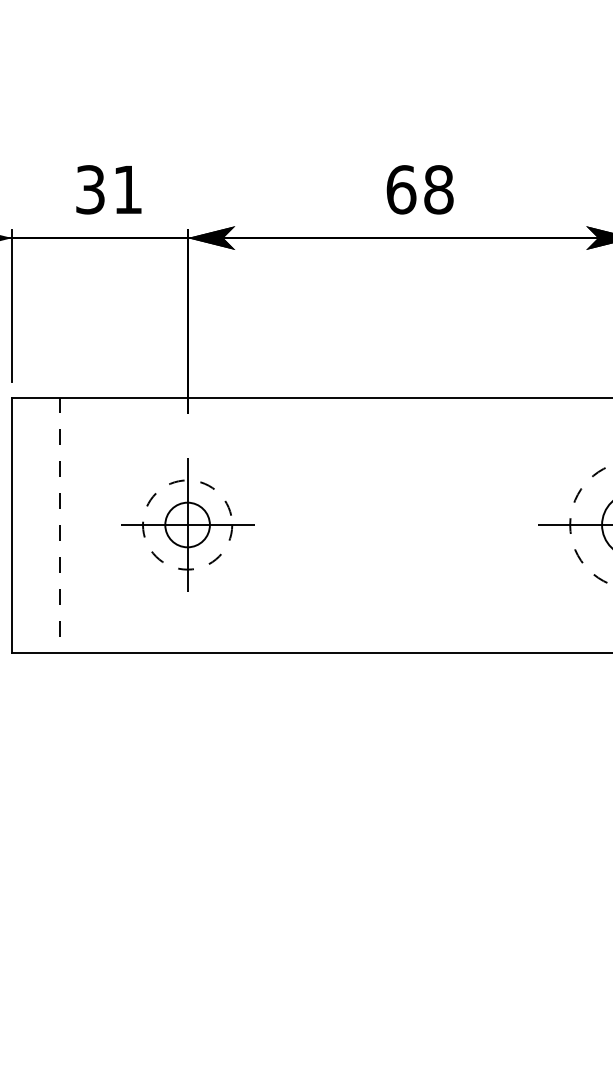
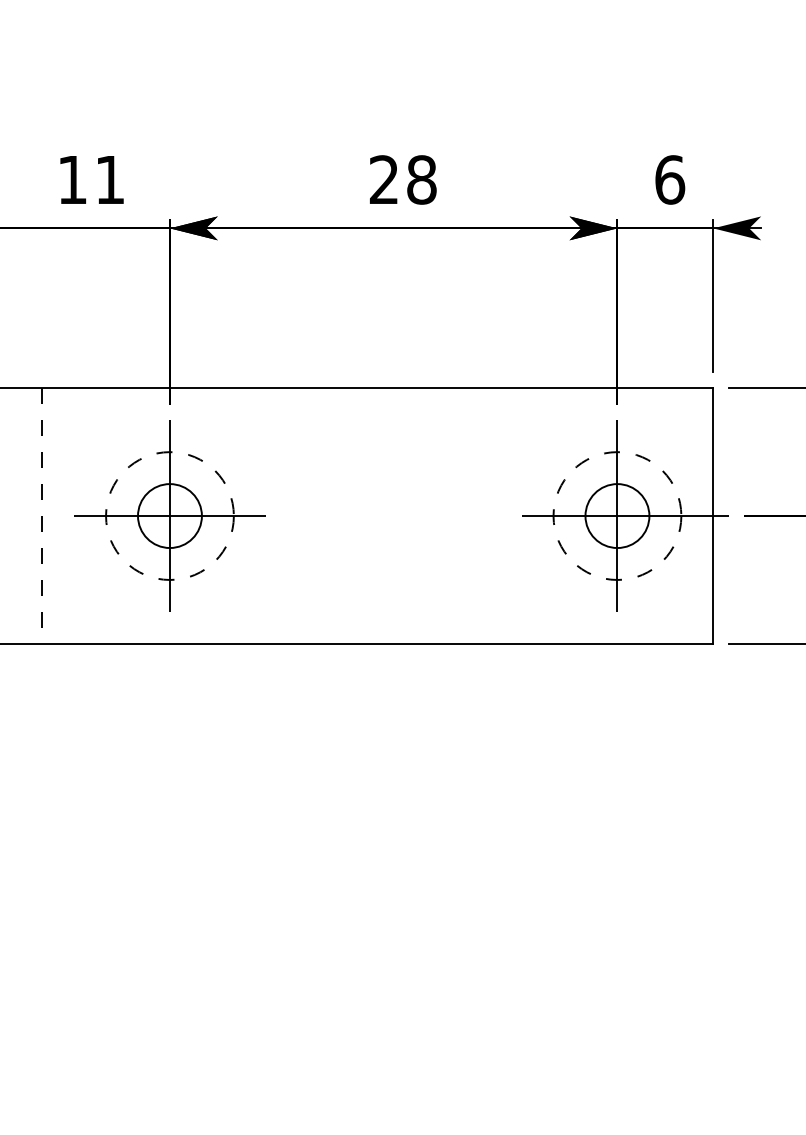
text: (90, 189) -> (72, 179), 31 -> 11
text: (401, 189) -> (384, 179), 68 -> 28
part: (187, 524) -> (169, 515), size x1.43

